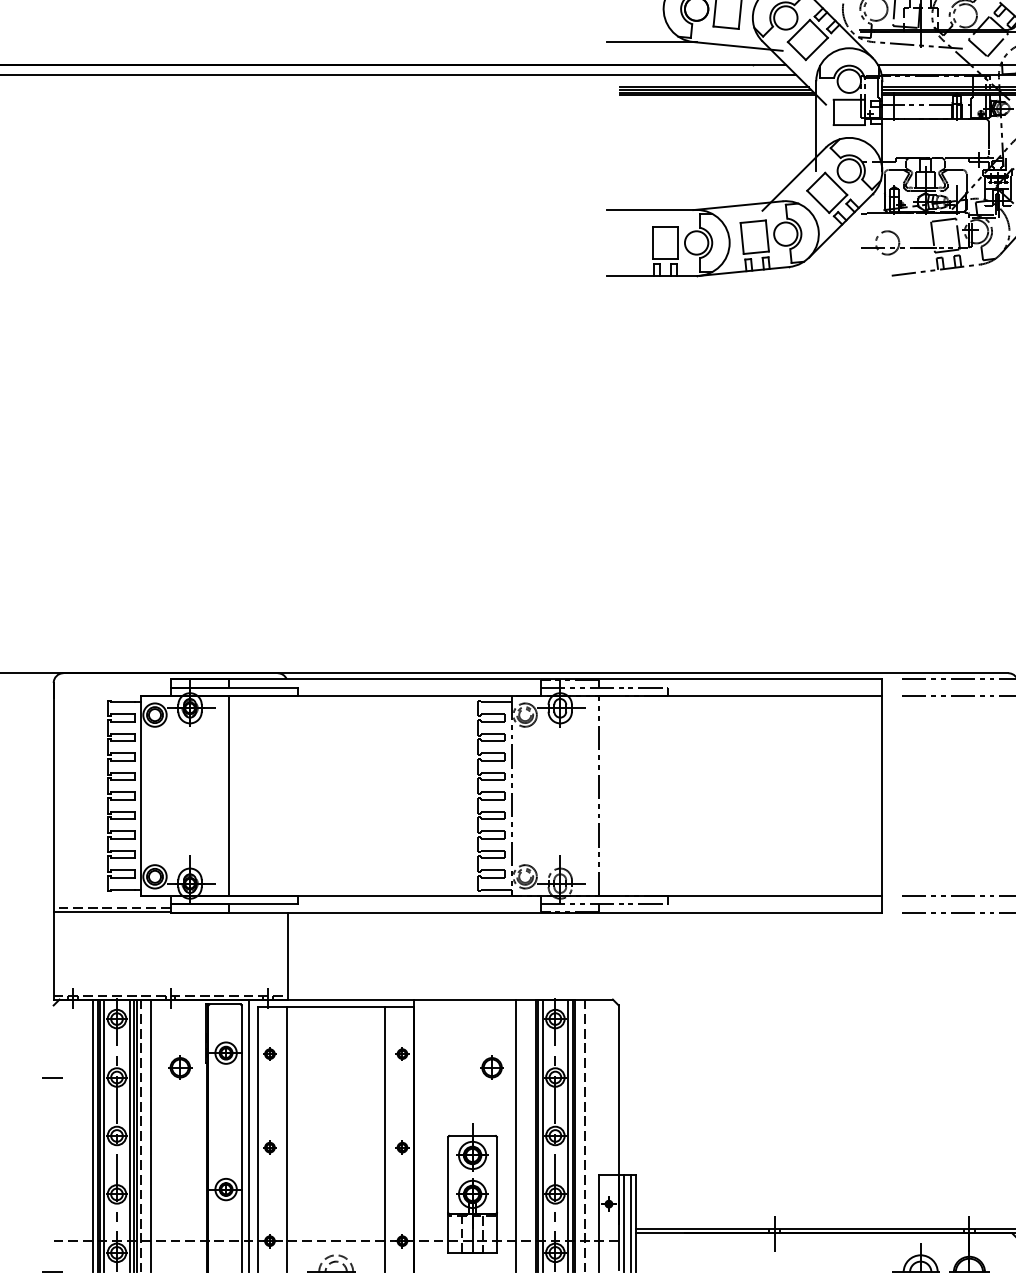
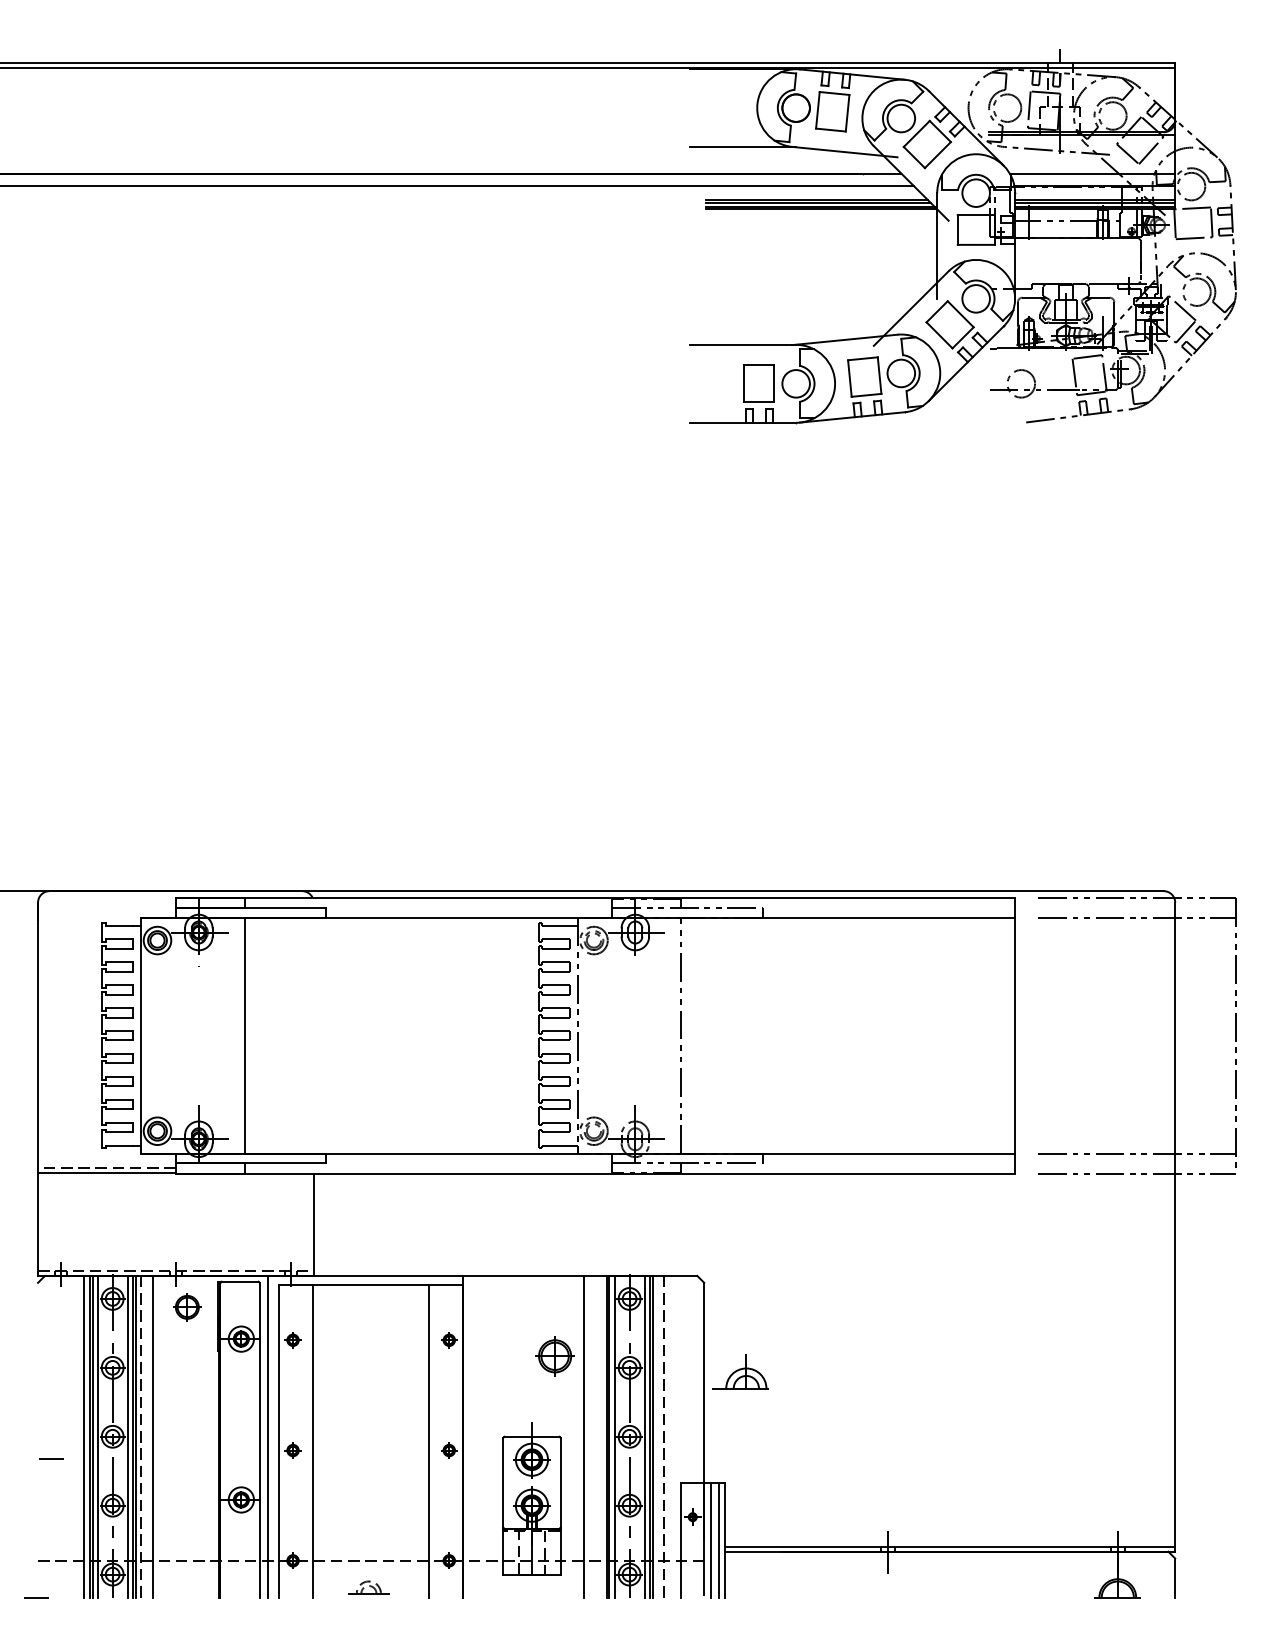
part: (180, 1067) -> (187, 1307), moved
part: (491, 1067) -> (554, 1356), size x1.4
line: (52, 1077) -> (51, 1458), moved
part: (915, 1257) -> (740, 1371), moved
part: (331, 1263) -> (365, 1587), size x0.6

